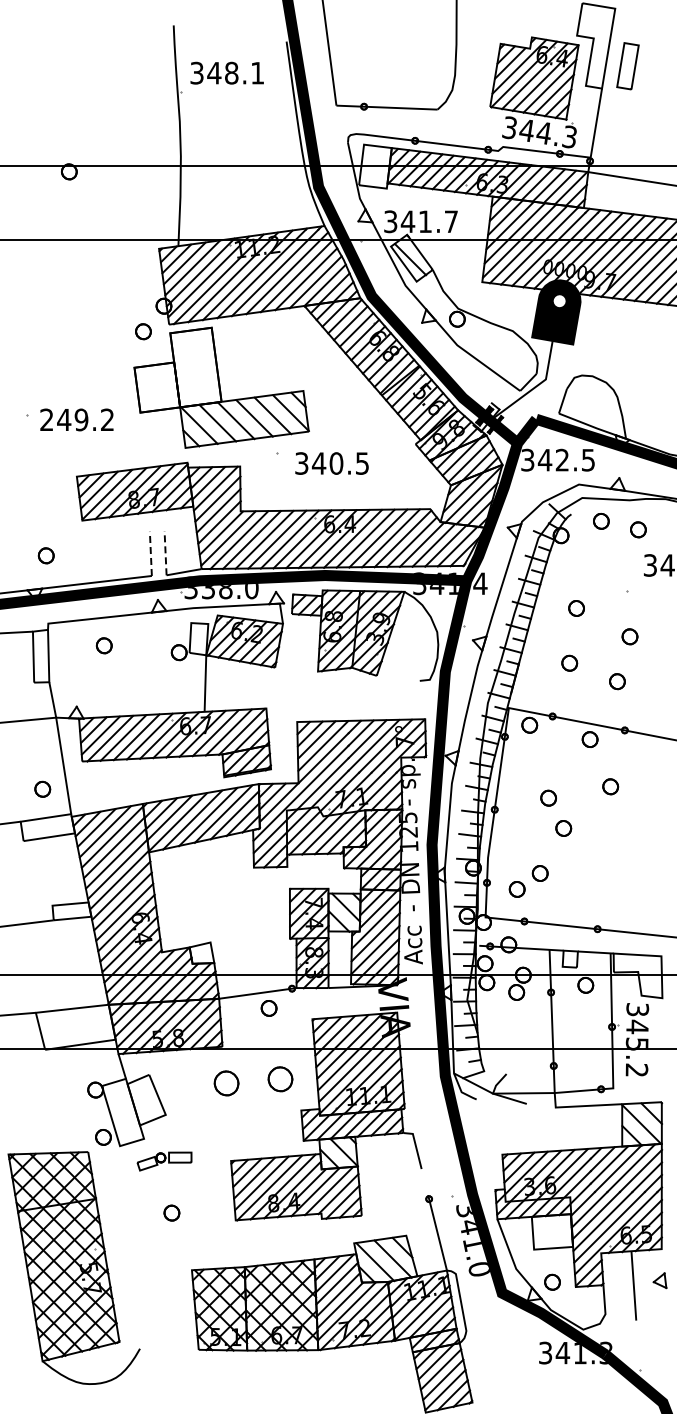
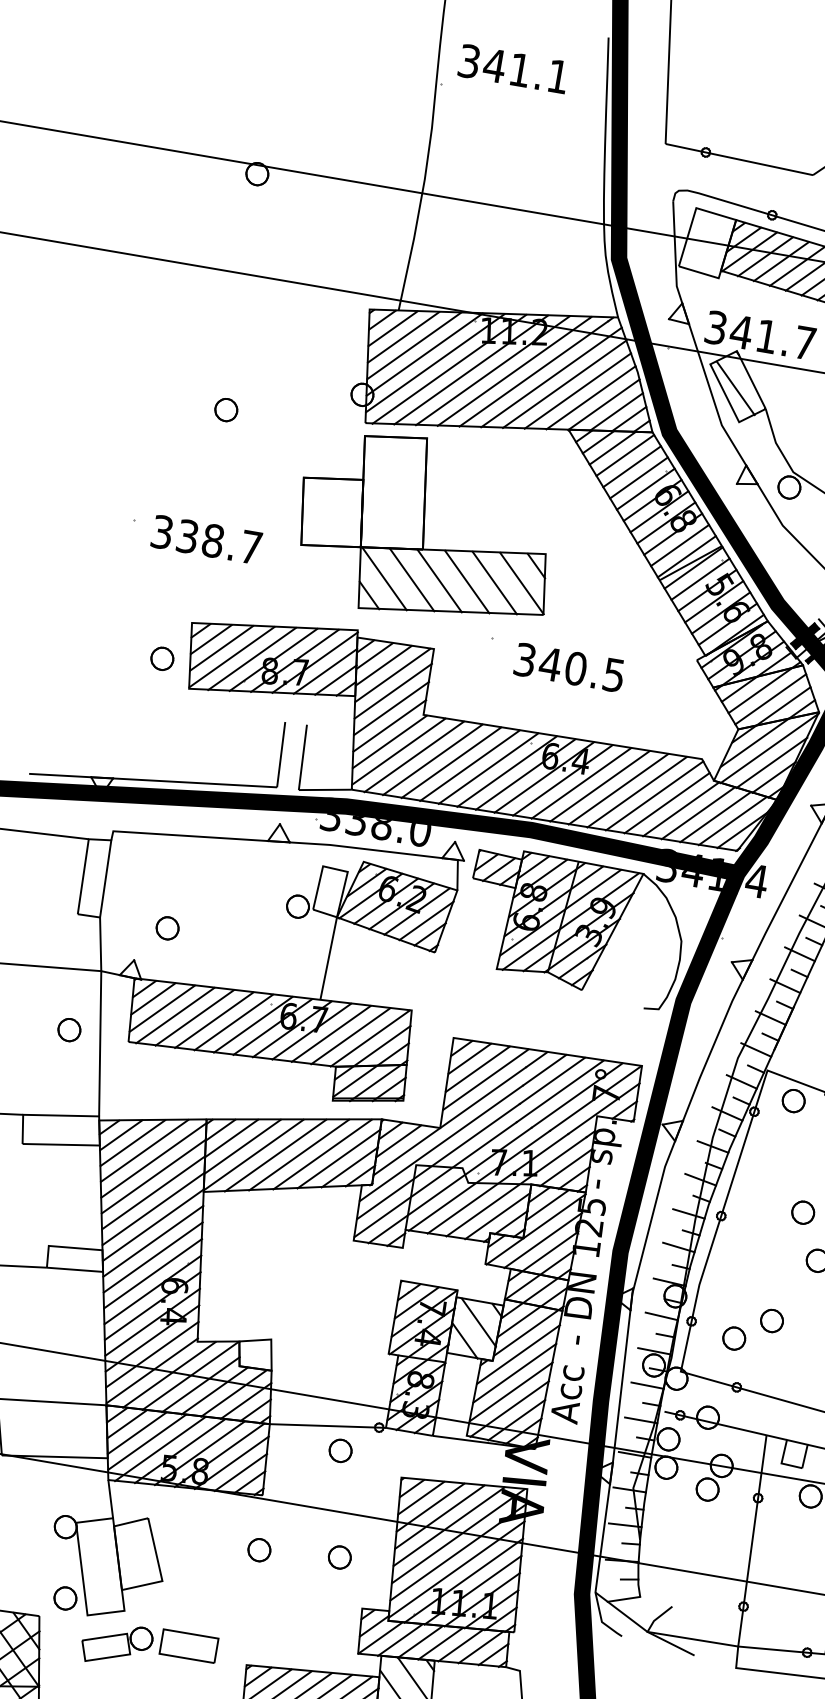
text: (231, 72) -> (520, 69), 348.1 -> 341.1
part: (143, 331) -> (226, 409), moved
text: (76, 419) -> (205, 539), 249.2 -> 338.7
line: (165, 552) -> (302, 756), dashed -> solid
line: (150, 553) -> (280, 754), dashed -> solid
part: (45, 555) -> (161, 658), moved
part: (103, 645) -> (166, 927), moved
part: (42, 788) -> (69, 1028), moved
part: (280, 1078) -> (339, 1556), size x0.62
part: (226, 1083) -> (259, 1550), size x0.62
part: (164, 1161) -> (148, 1649), size x1.67

